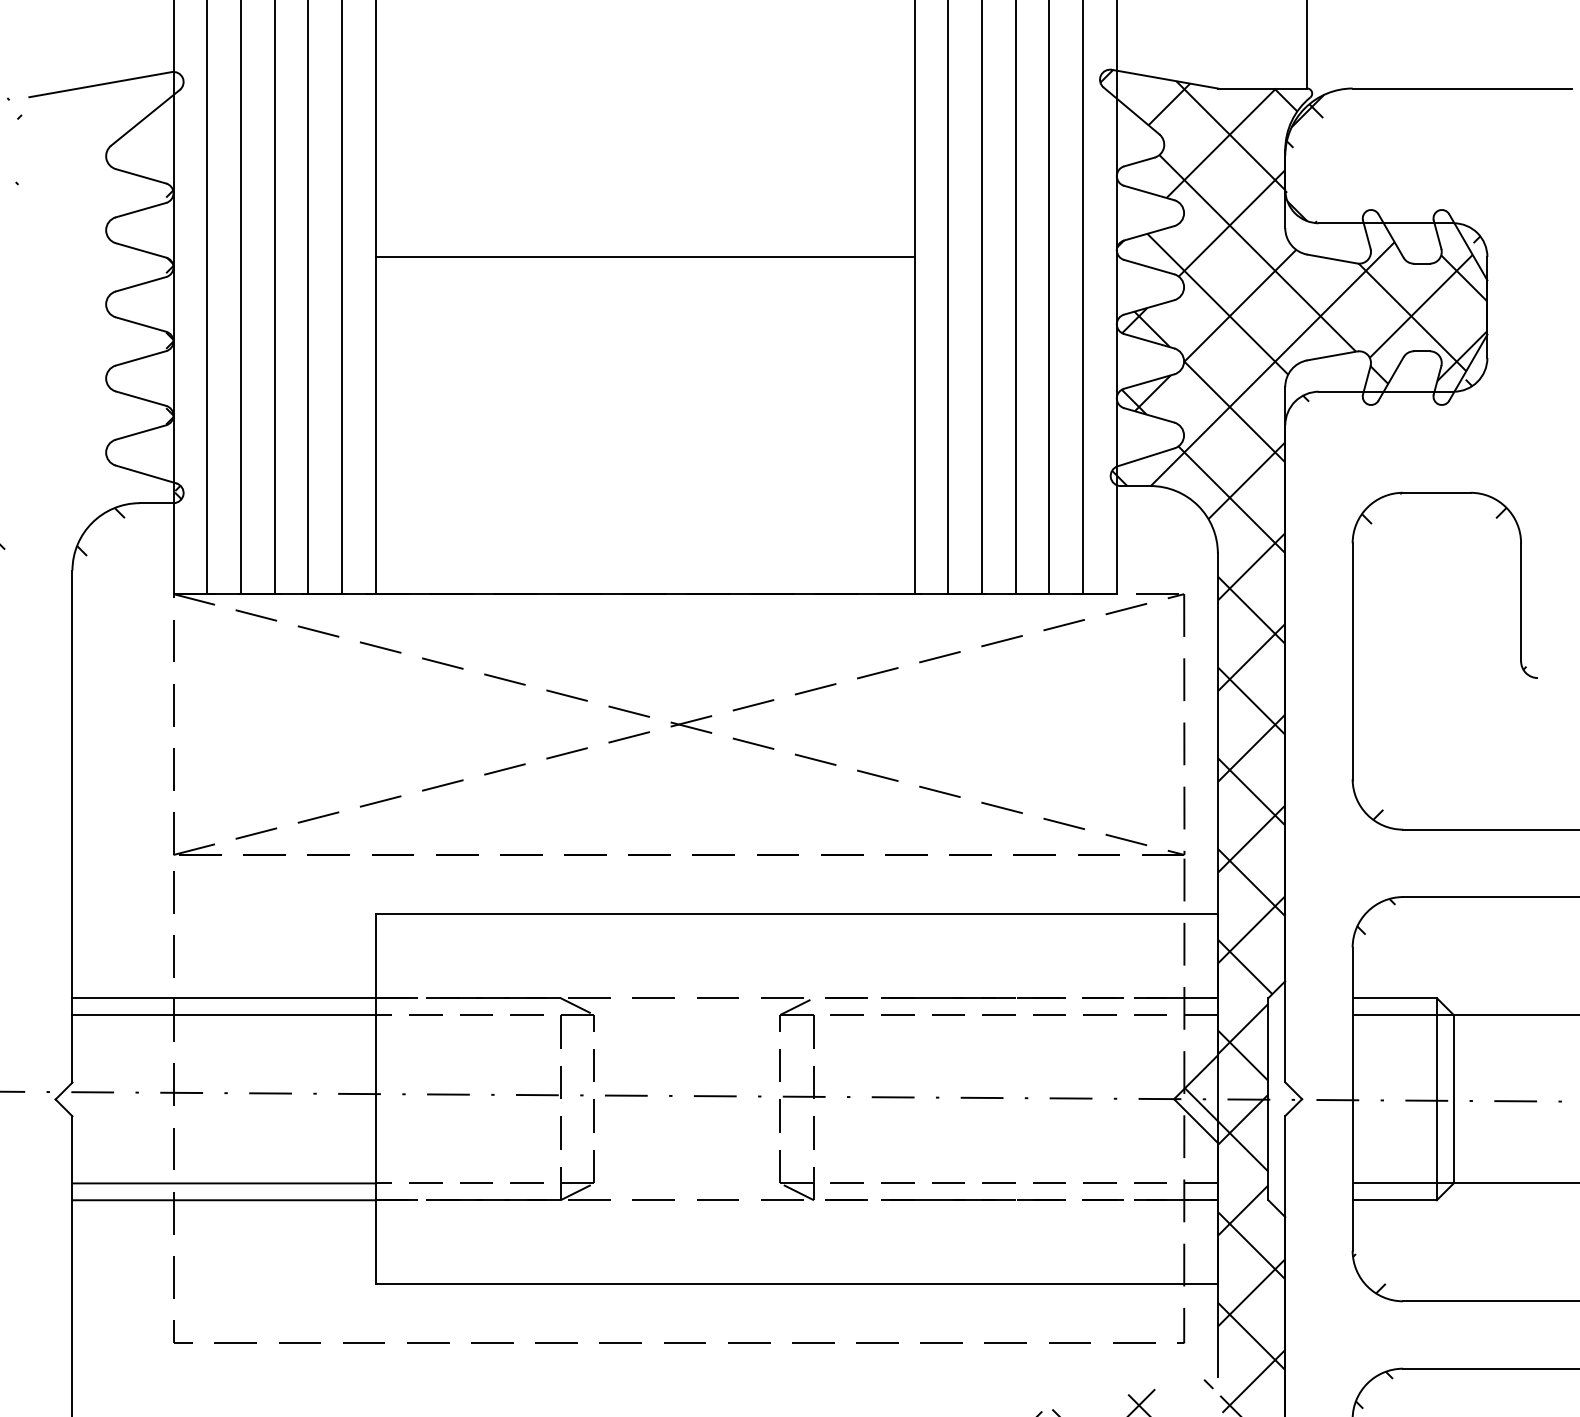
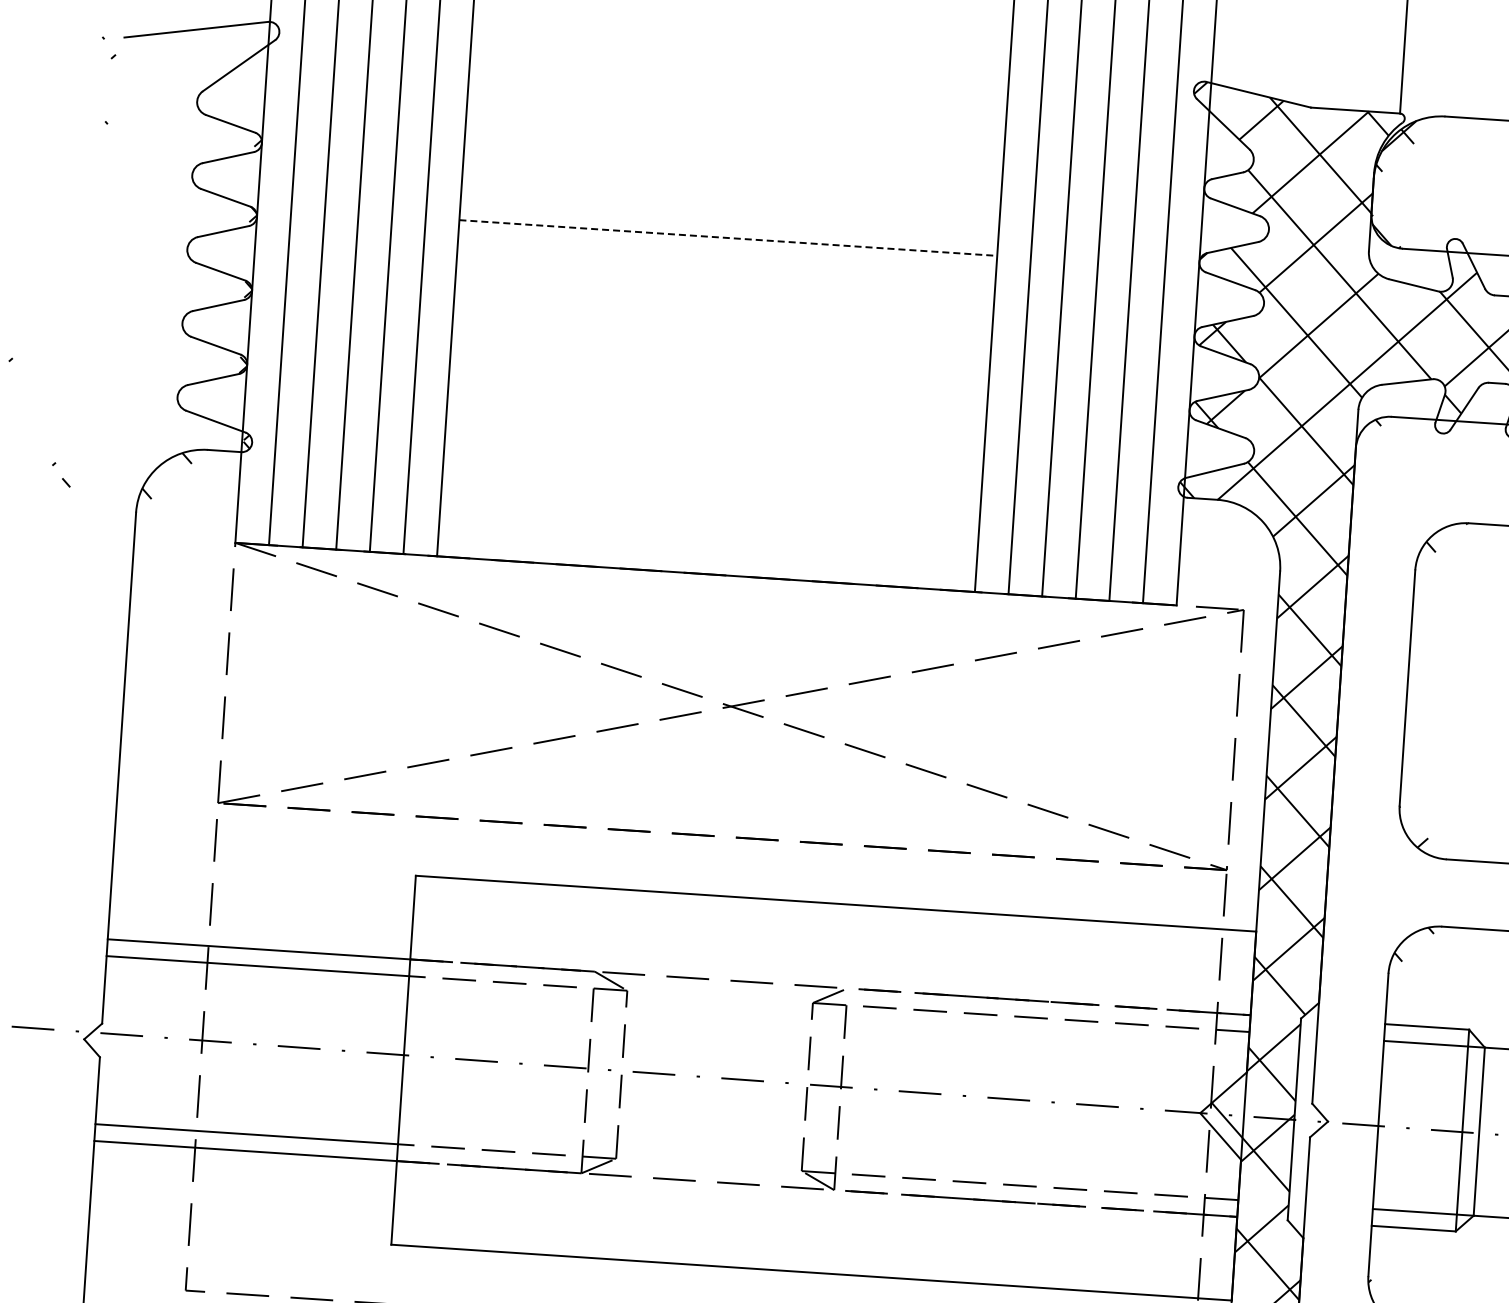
line: (645, 257) -> (728, 238), solid -> dashed

